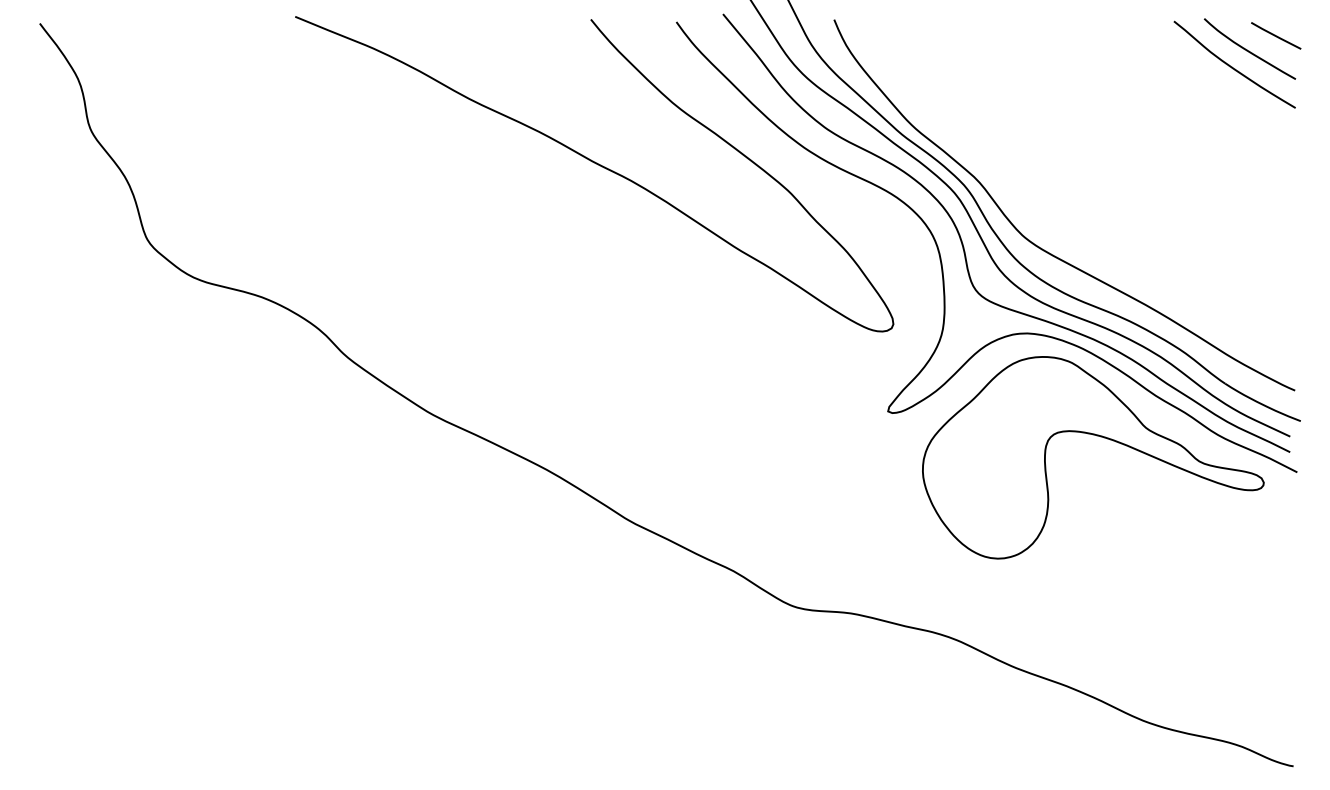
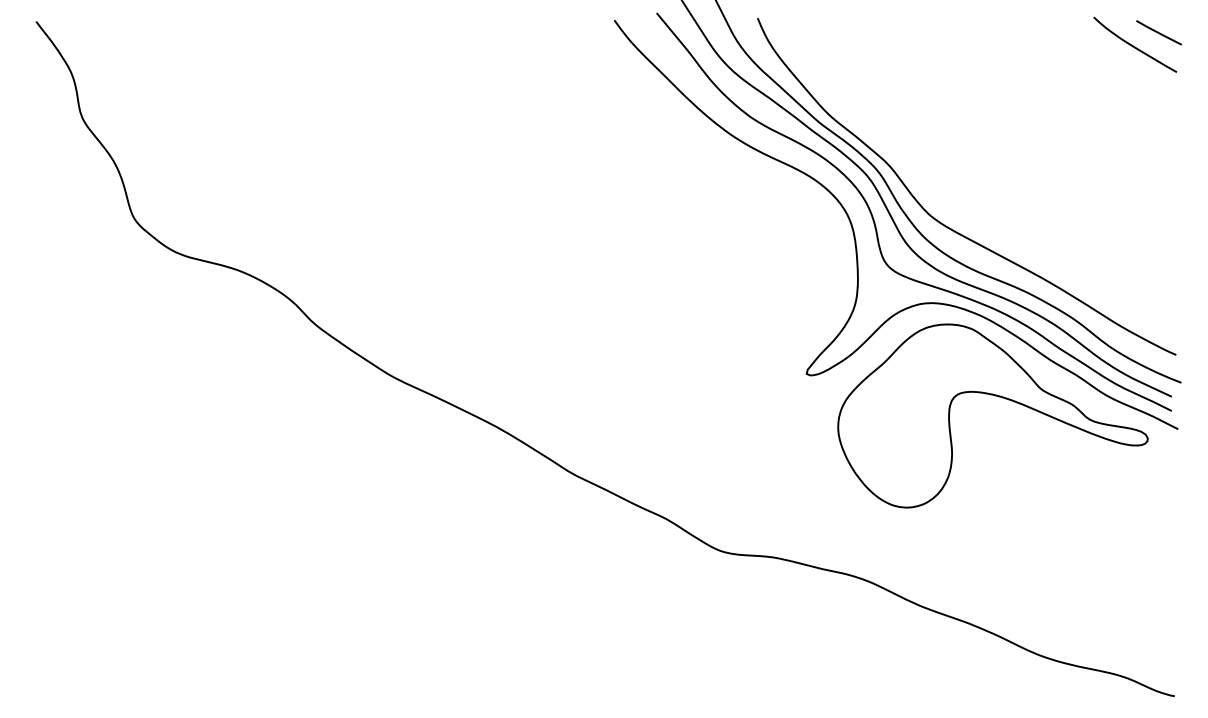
curve: (1232, 66) -> (1119, 60), removed
curve: (598, 165) -> (543, 150), removed

